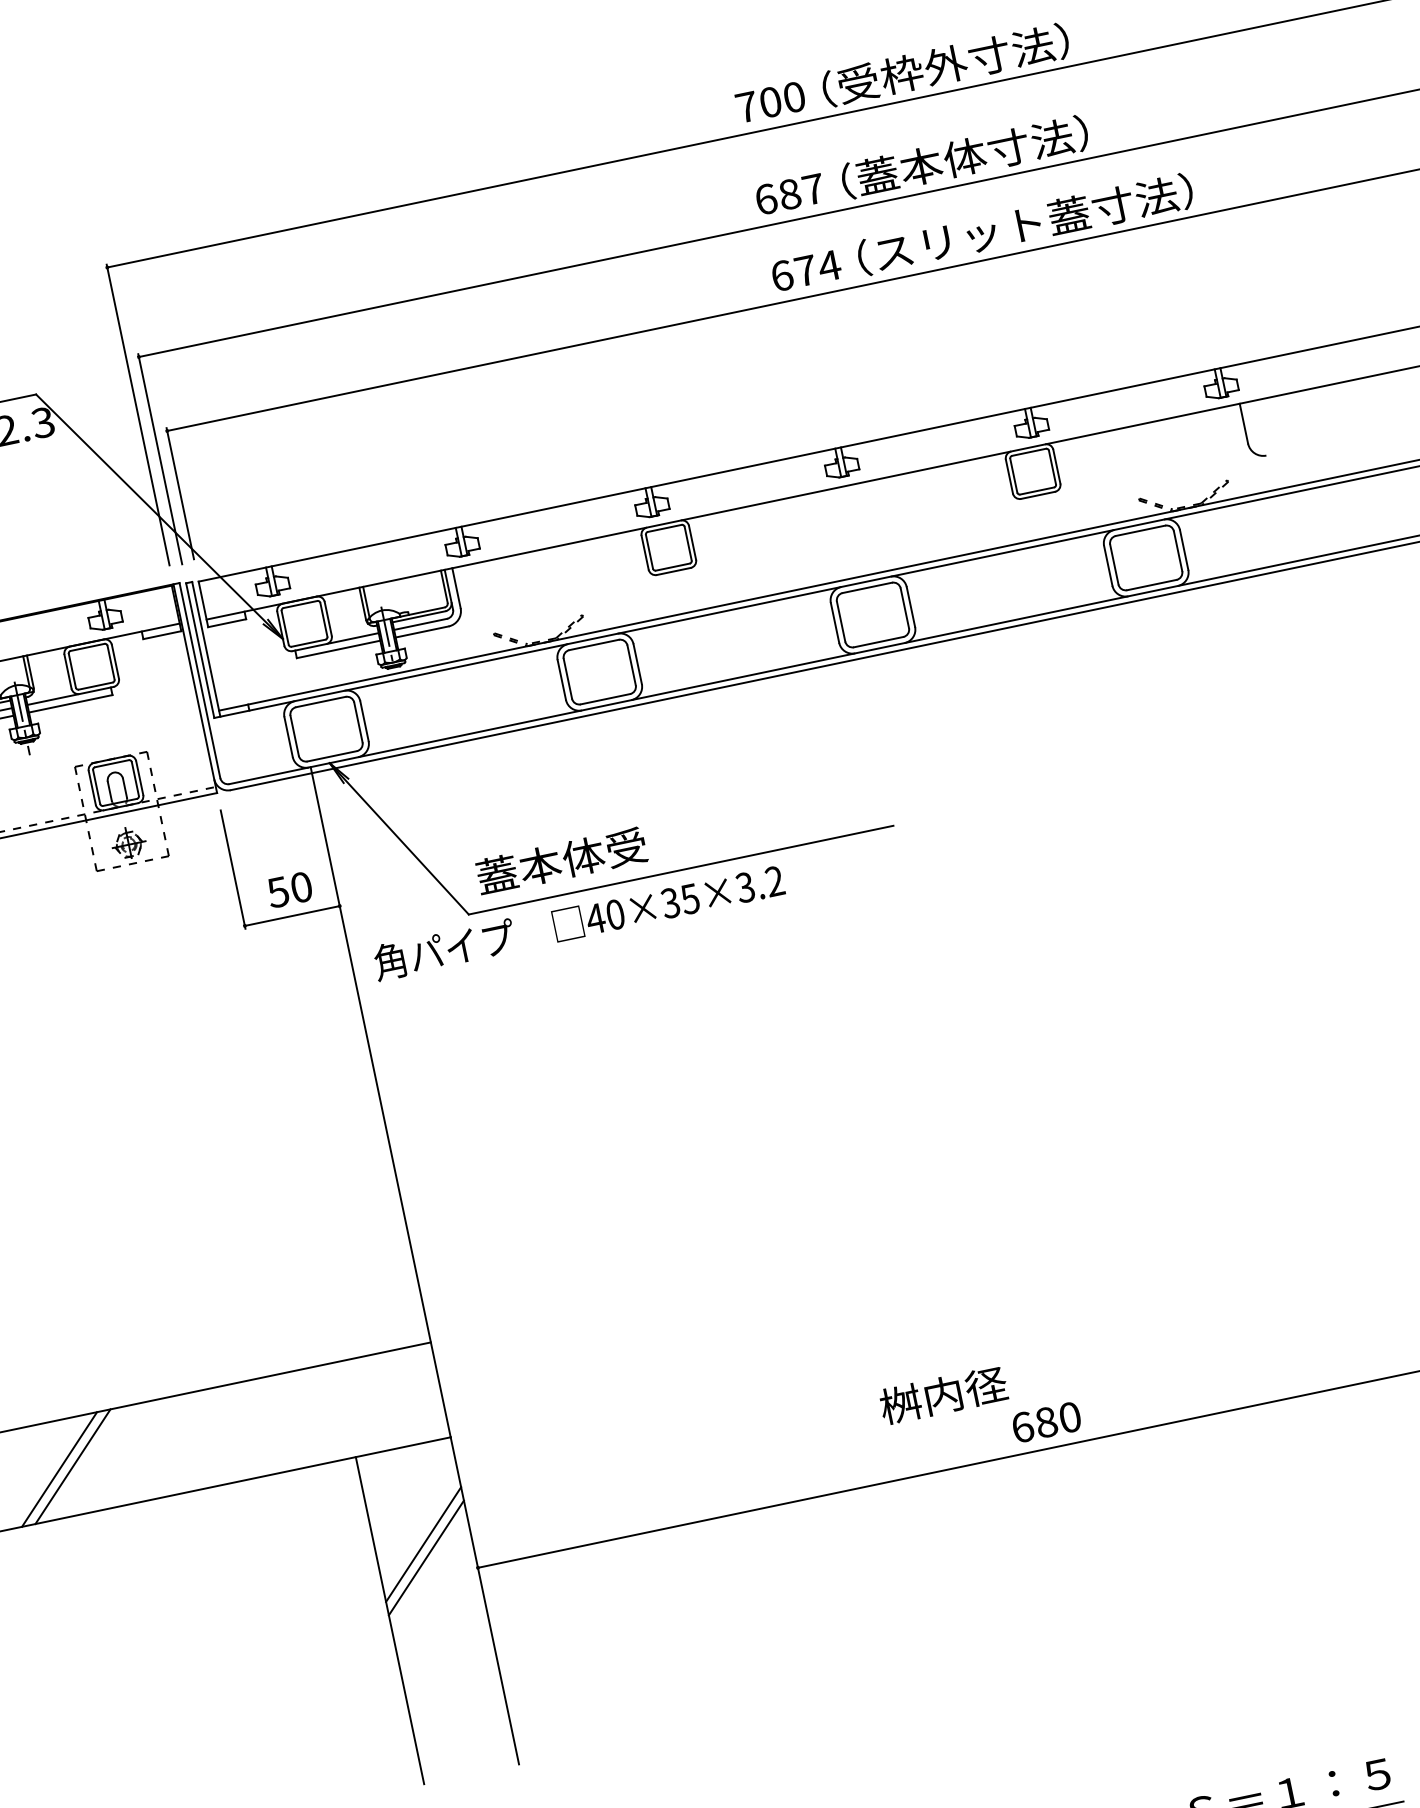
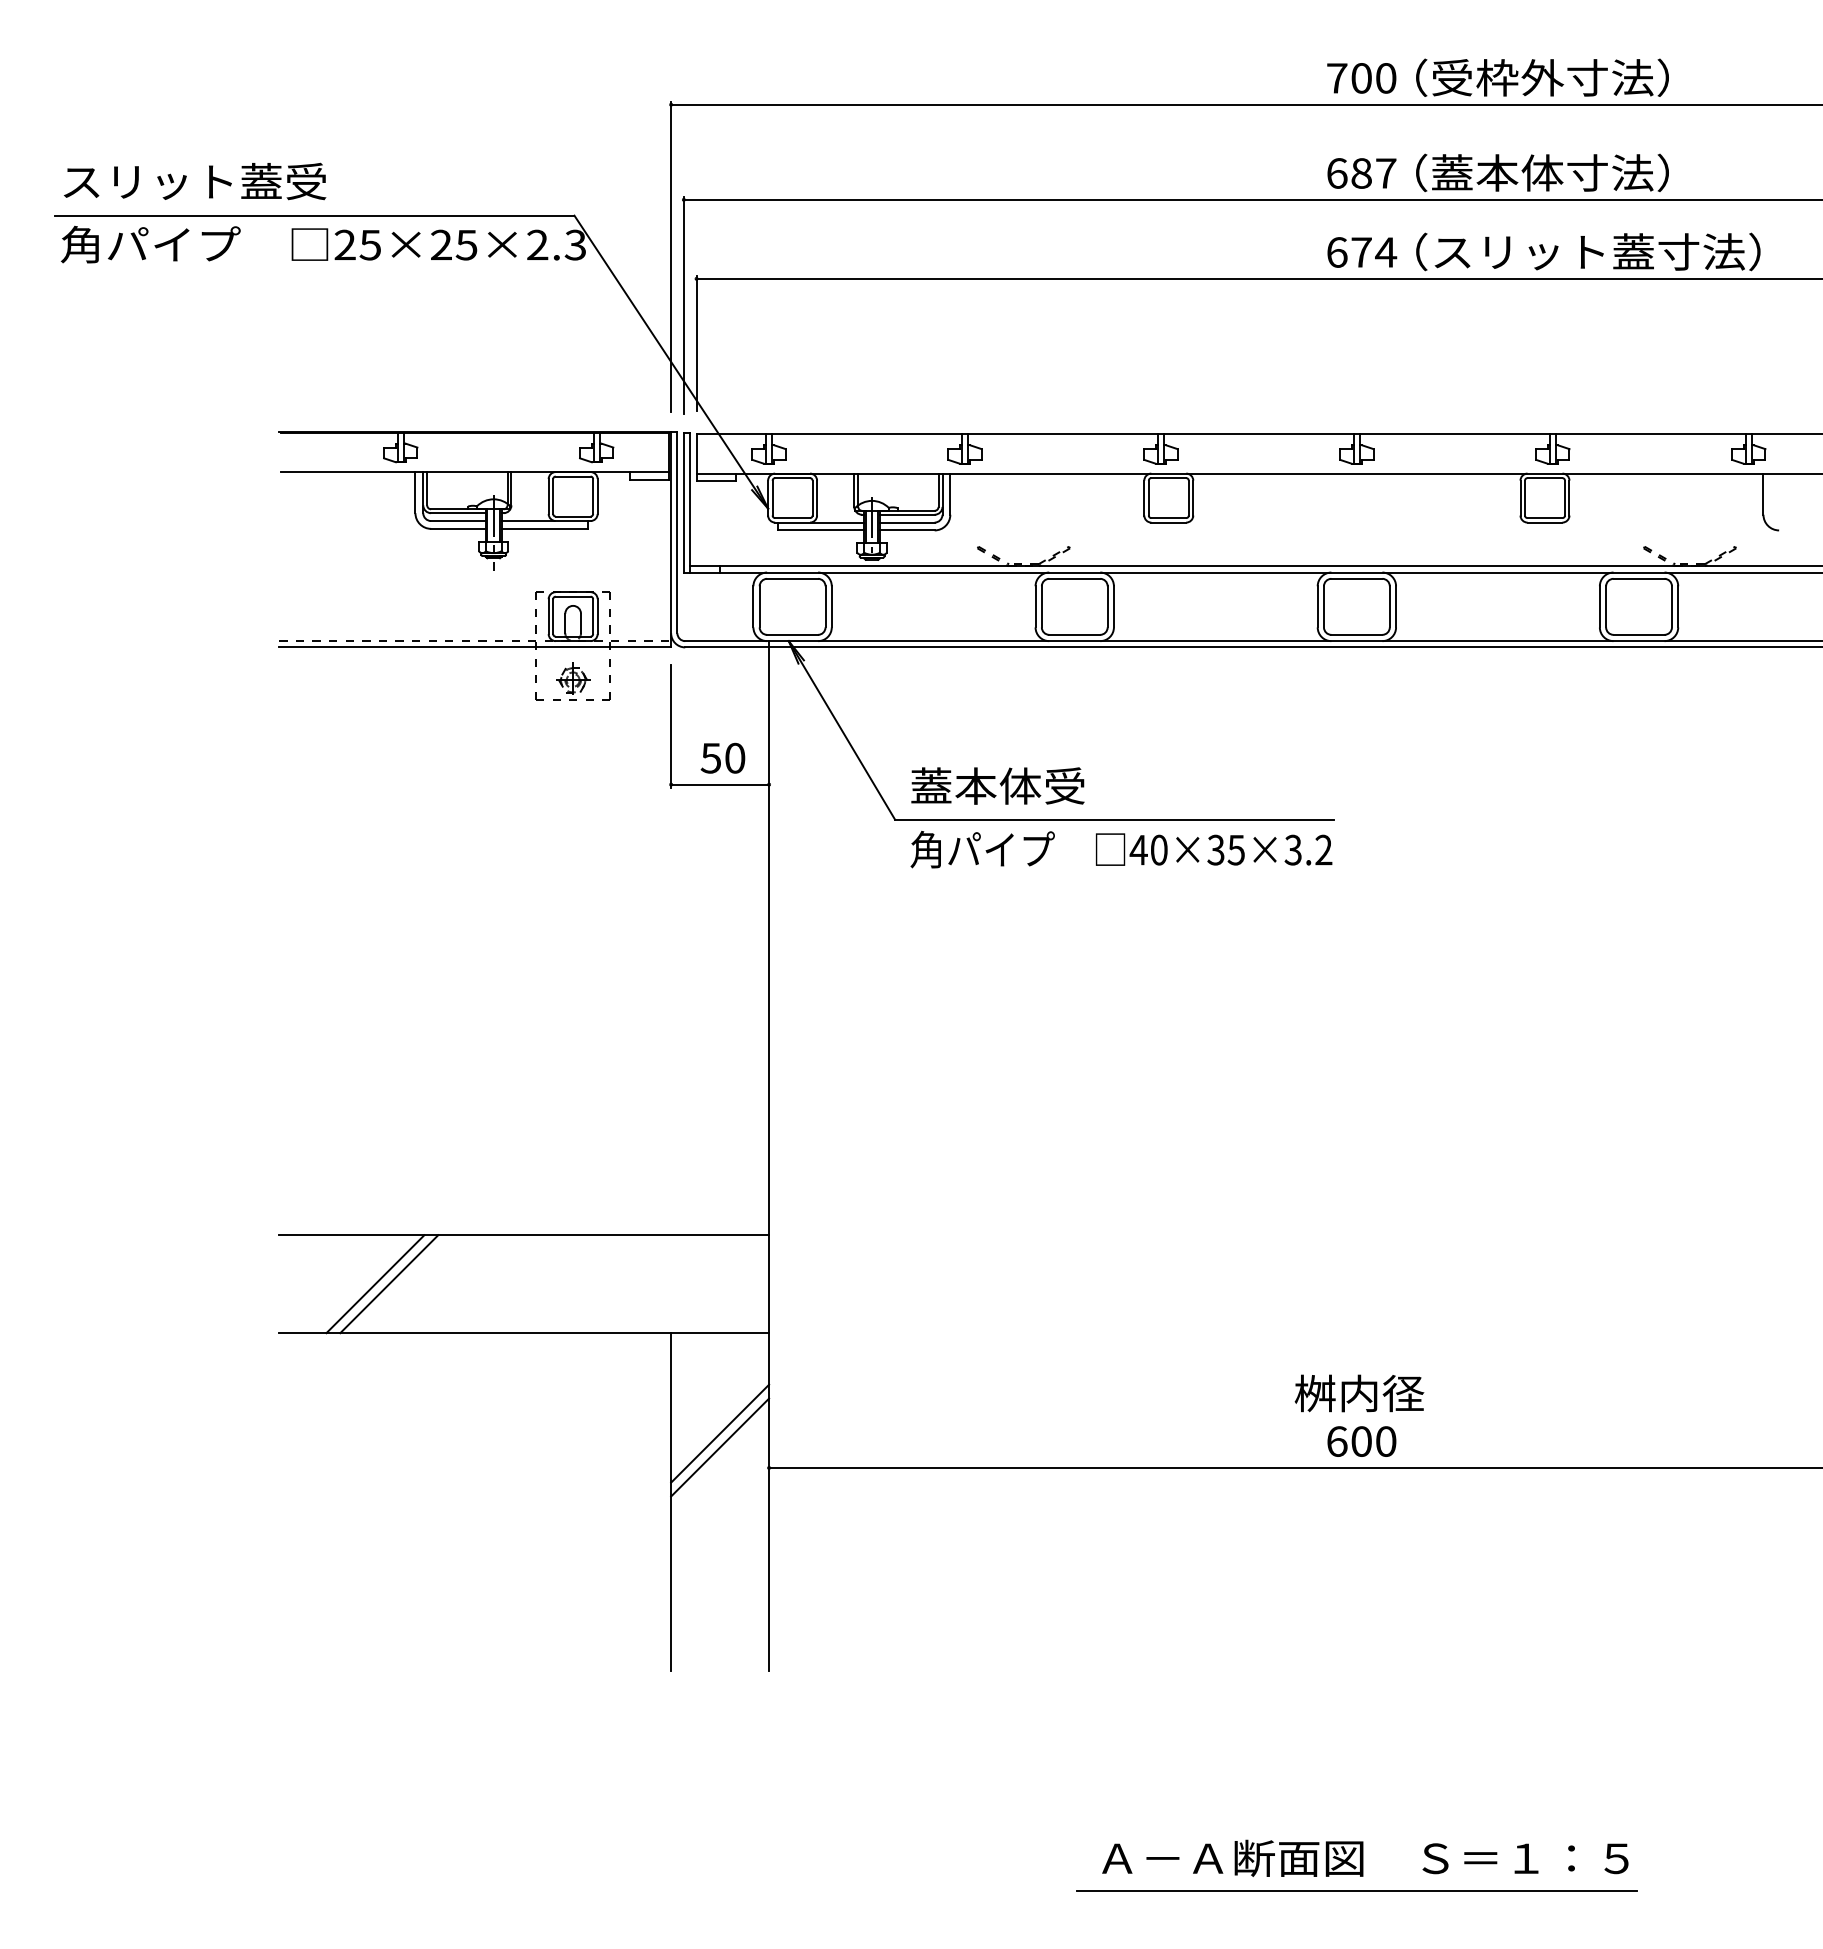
text: (578, 921) -> (1121, 849), moved
text: (943, 1395) -> (1359, 1393), moved
text: (1046, 1422) -> (1361, 1441), 680 -> 600

